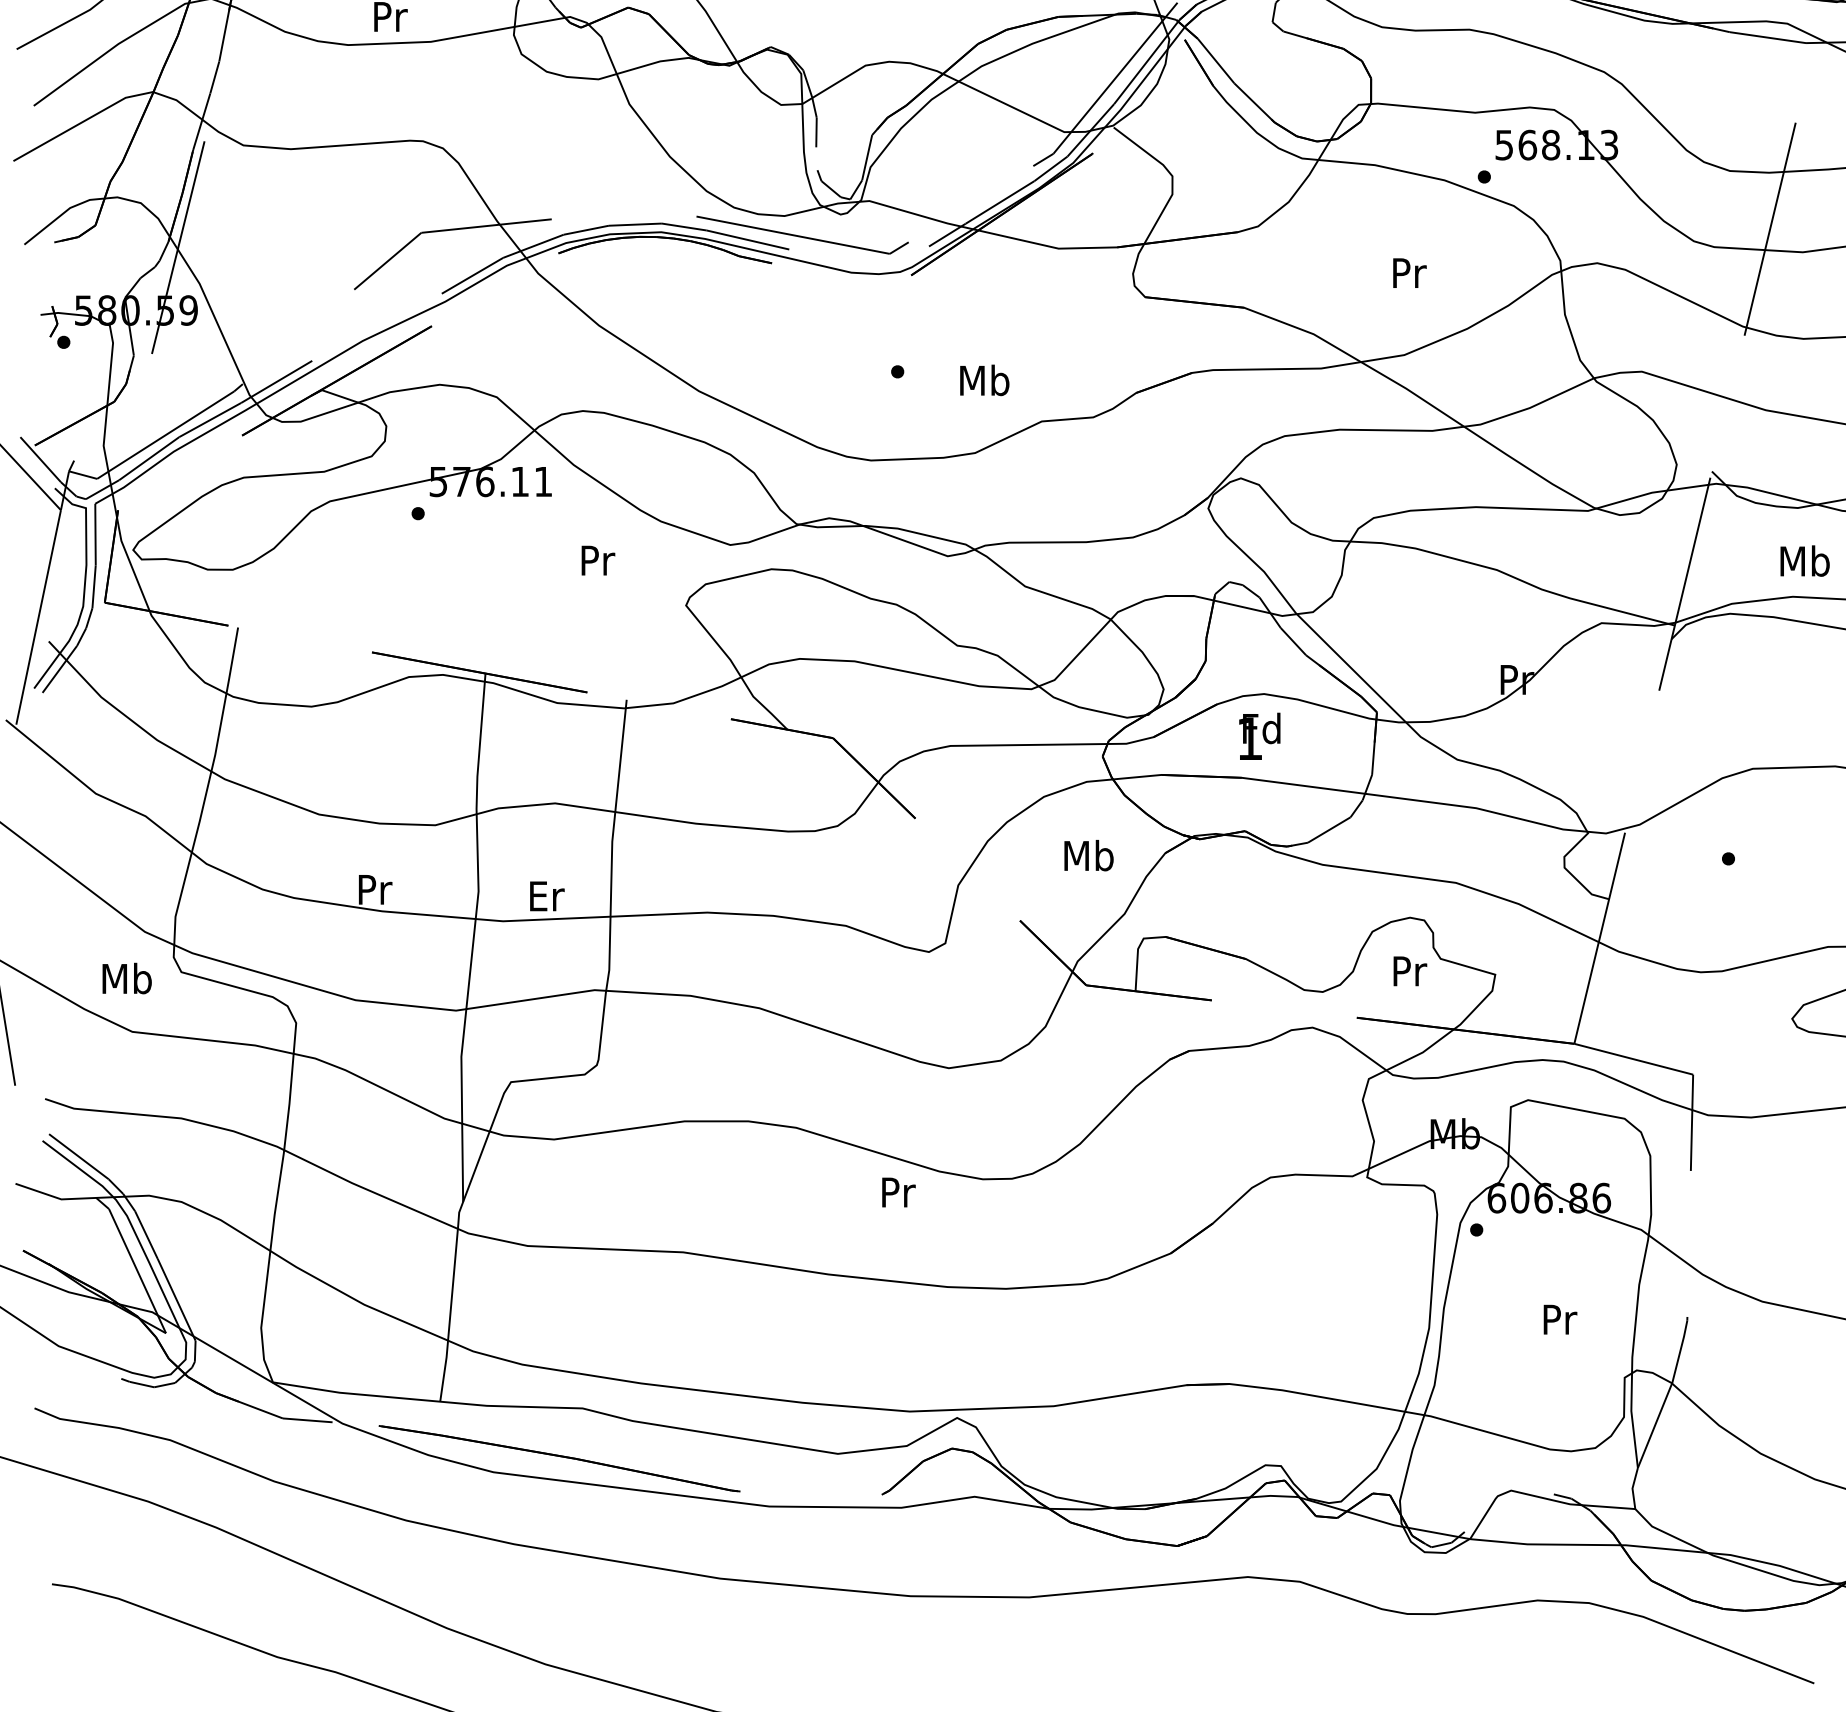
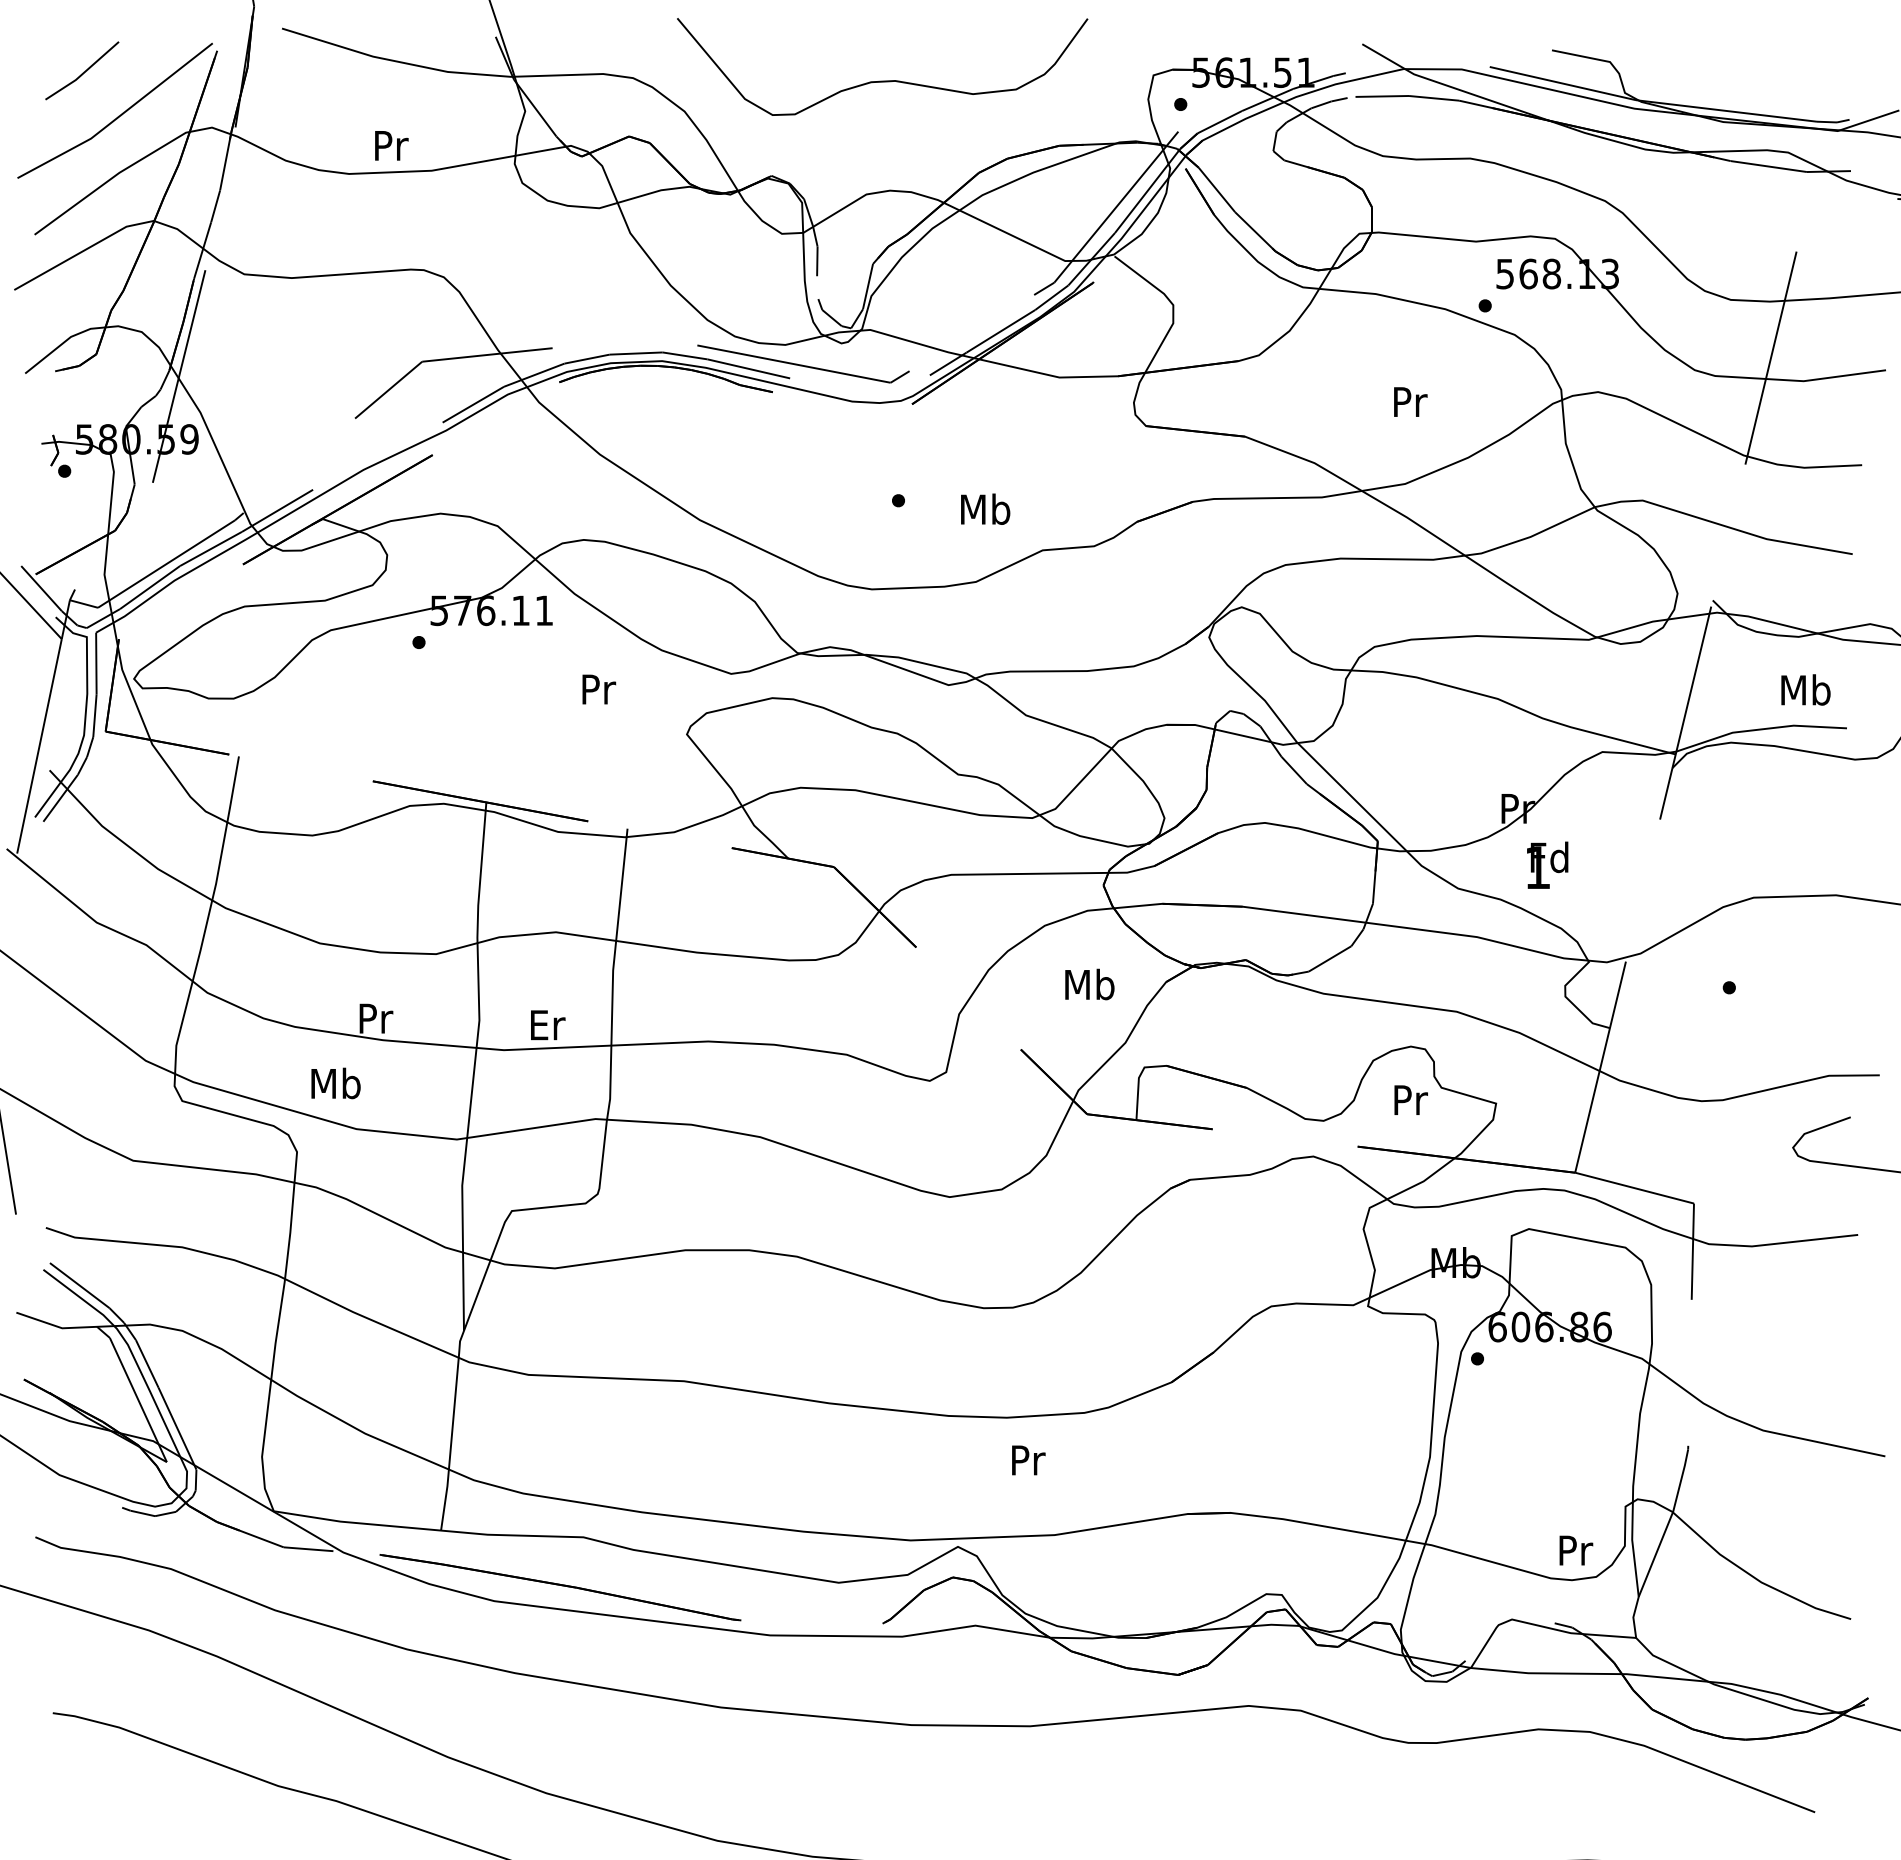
text: (1259, 735) -> (1547, 864), moved
text: (126, 978) -> (335, 1083), moved
text: (898, 1192) -> (1028, 1460), moved
text: (1560, 1319) -> (1576, 1550), moved

